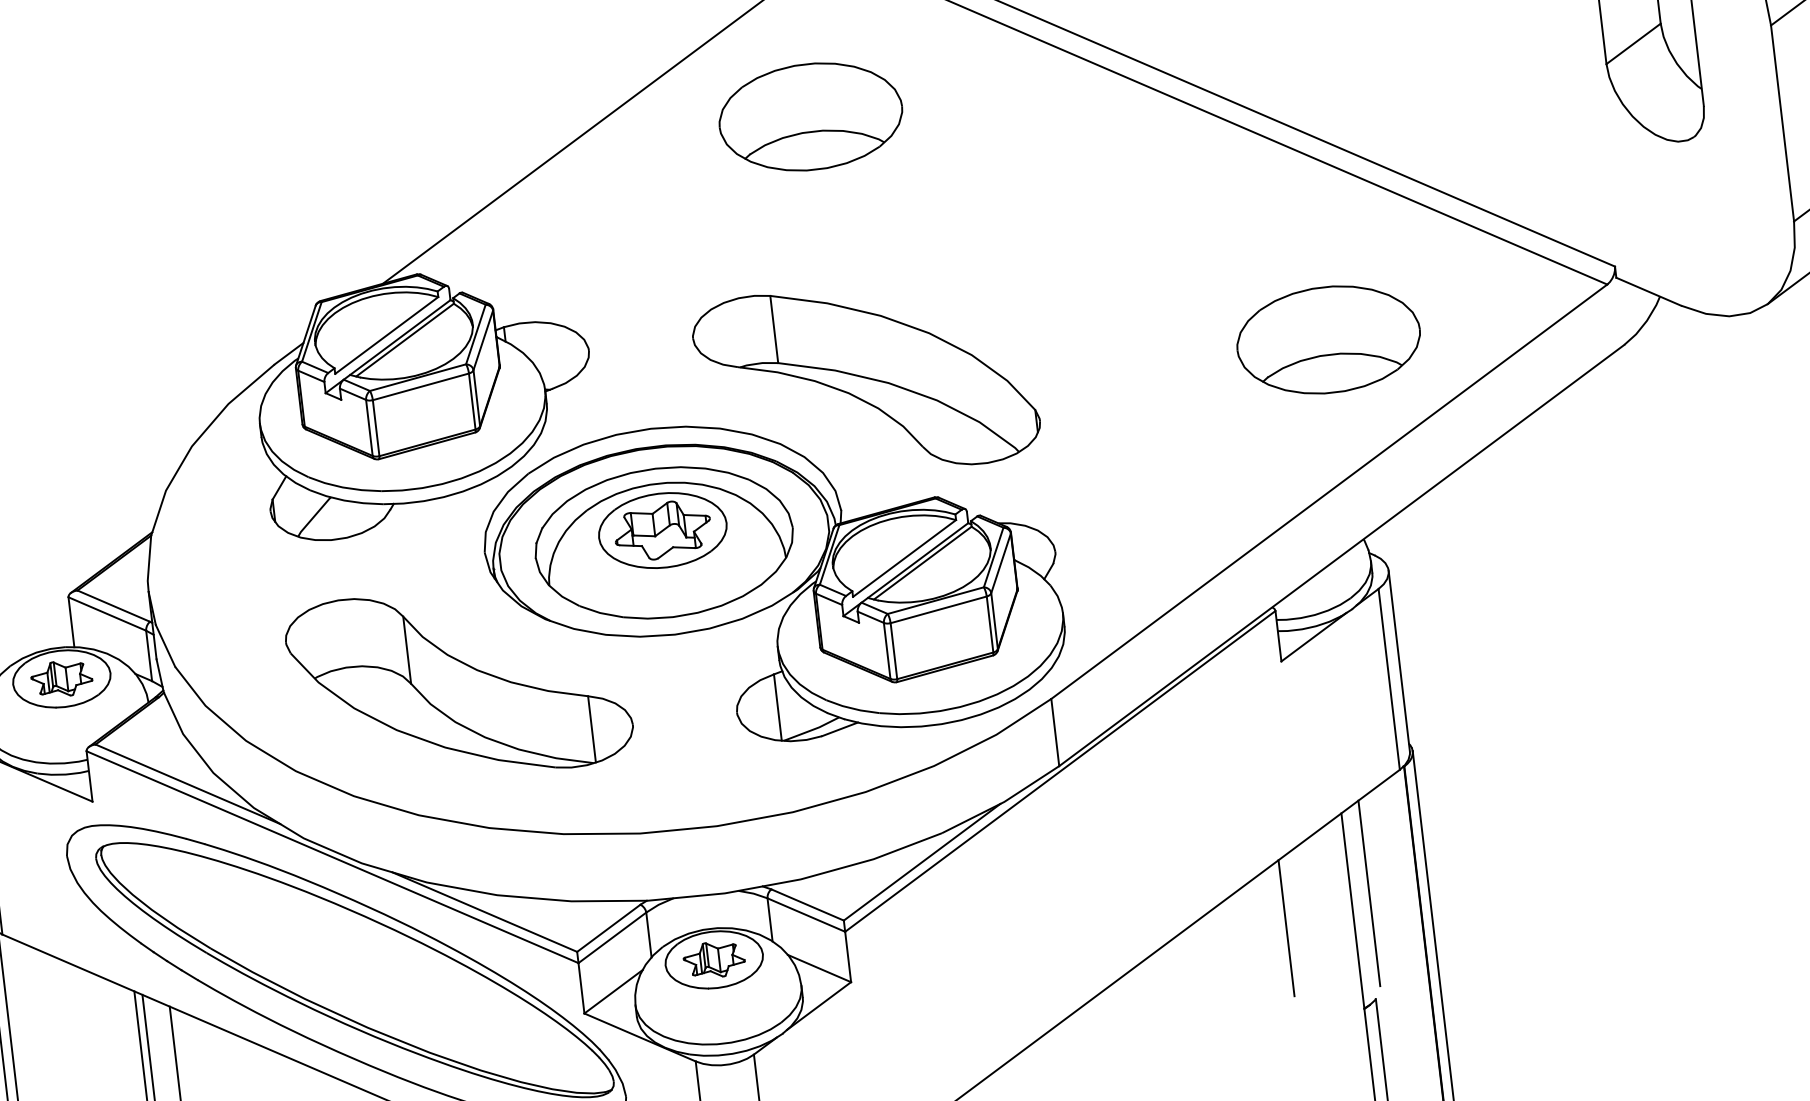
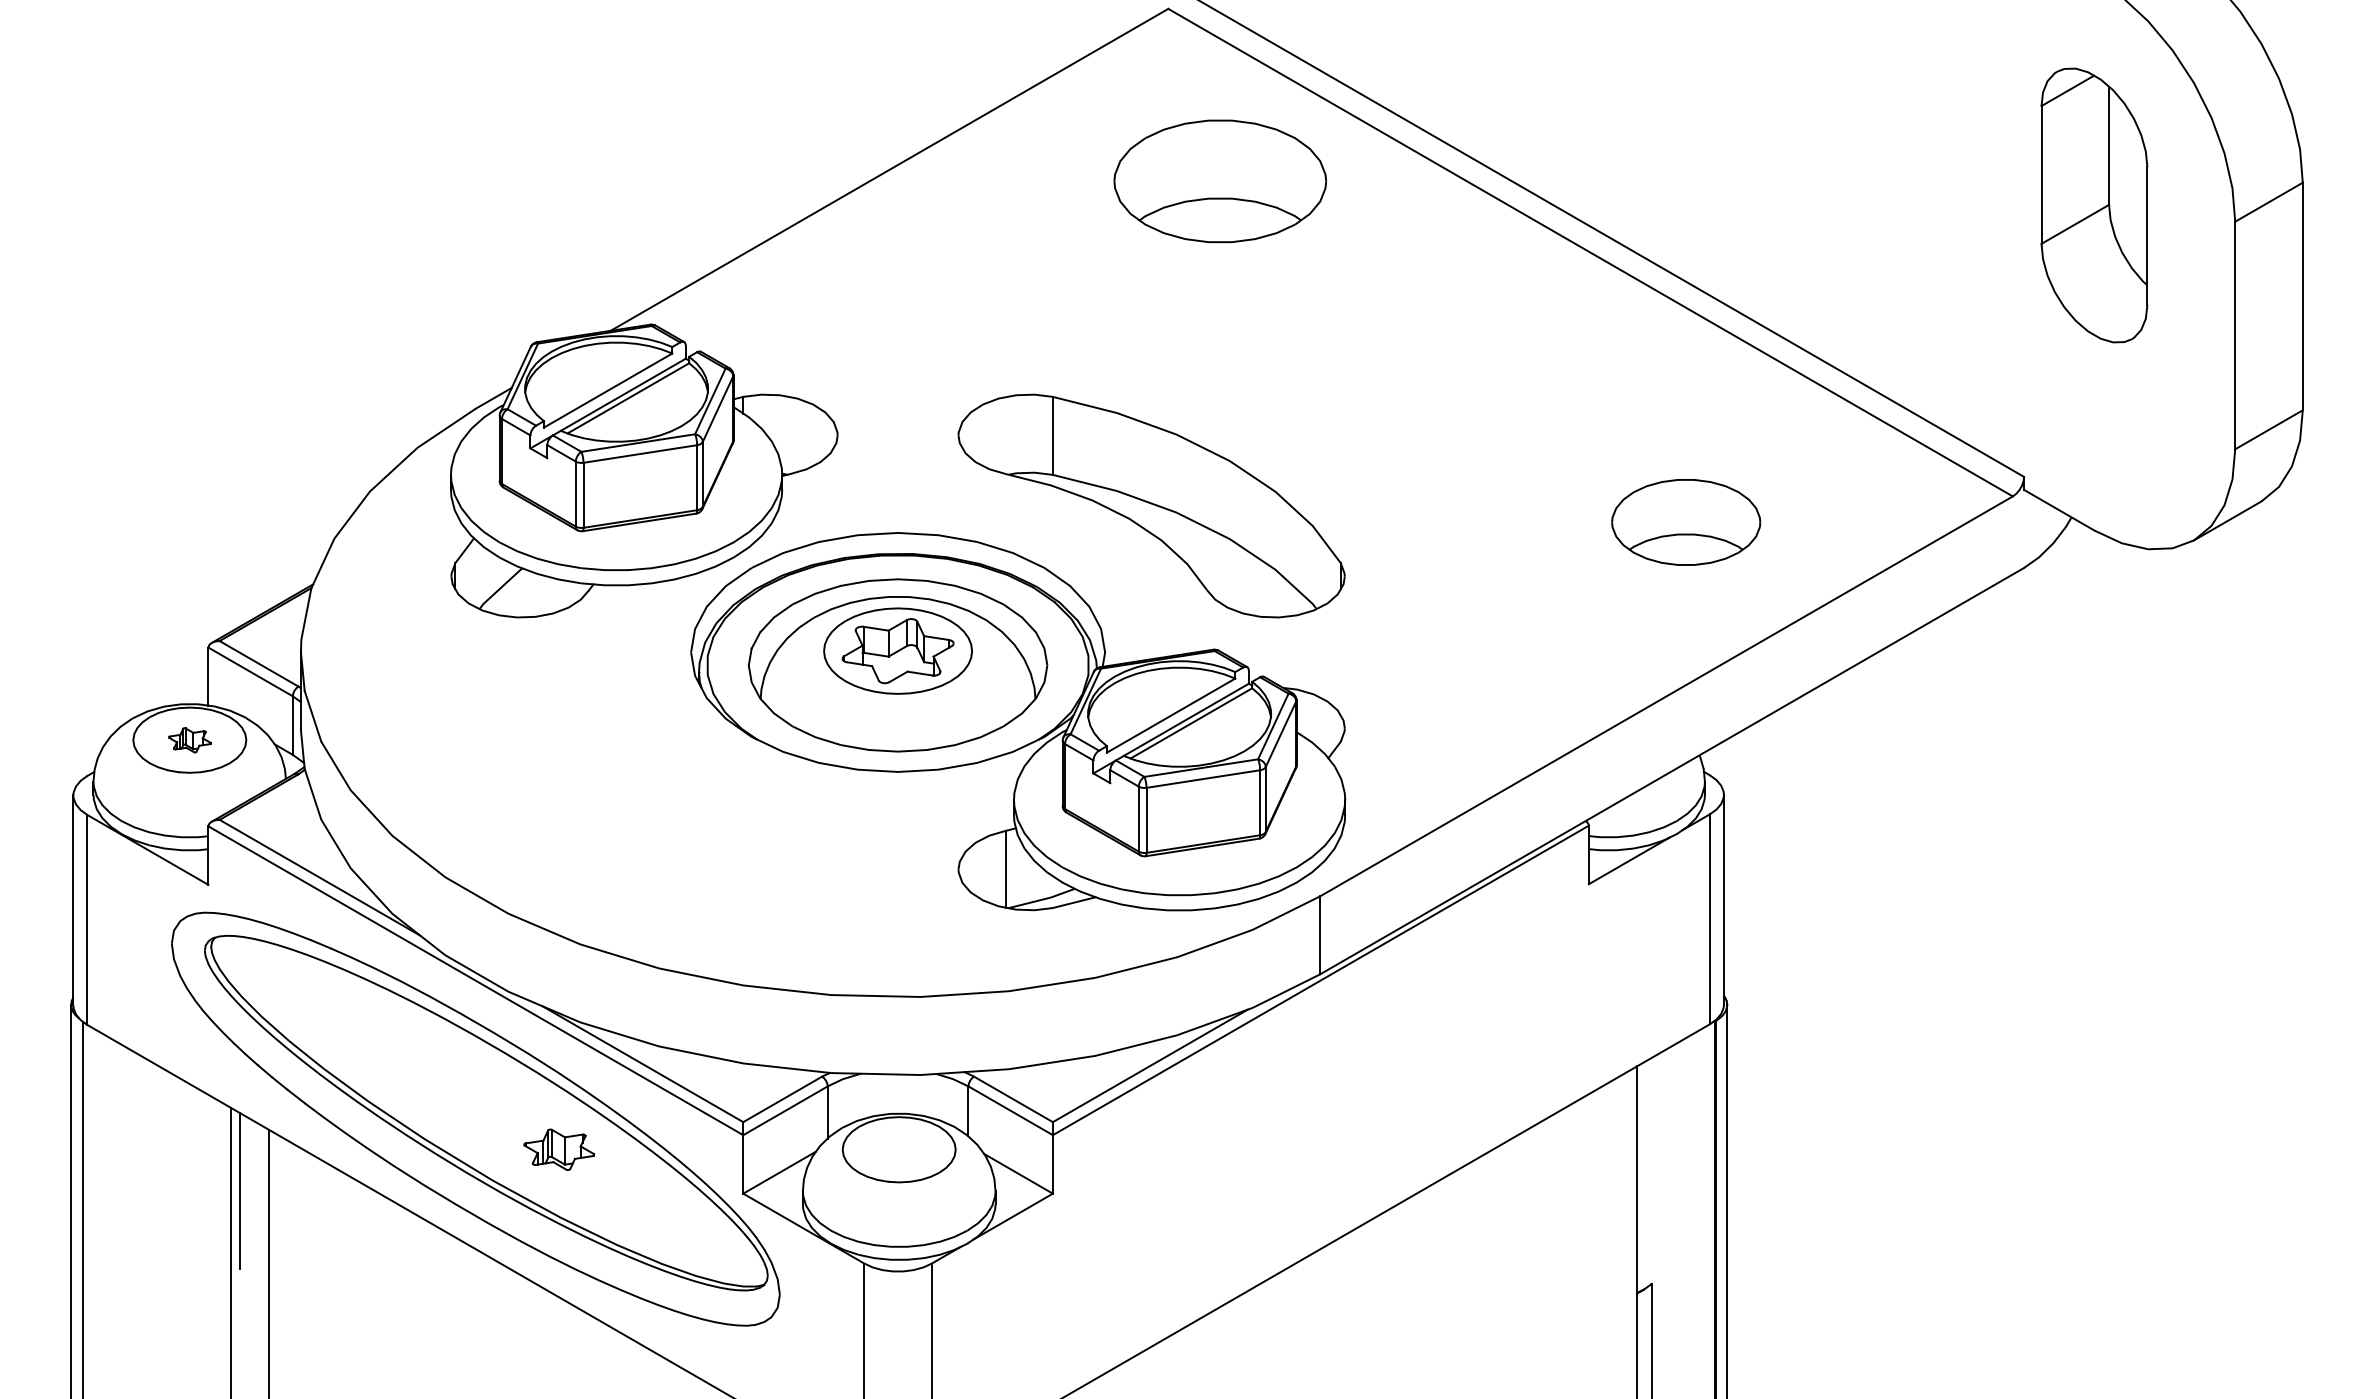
part: (810, 117) -> (1219, 181), moved
part: (1328, 340) -> (1685, 522), size x0.7
part: (61, 679) -> (189, 740), size x0.6
part: (459, 683) -> (644, 798), removed
line: (1369, 893) -> (1658, 1161), removed
line: (1286, 928) -> (1558, 1190), removed
part: (713, 959) -> (558, 1149), moved

